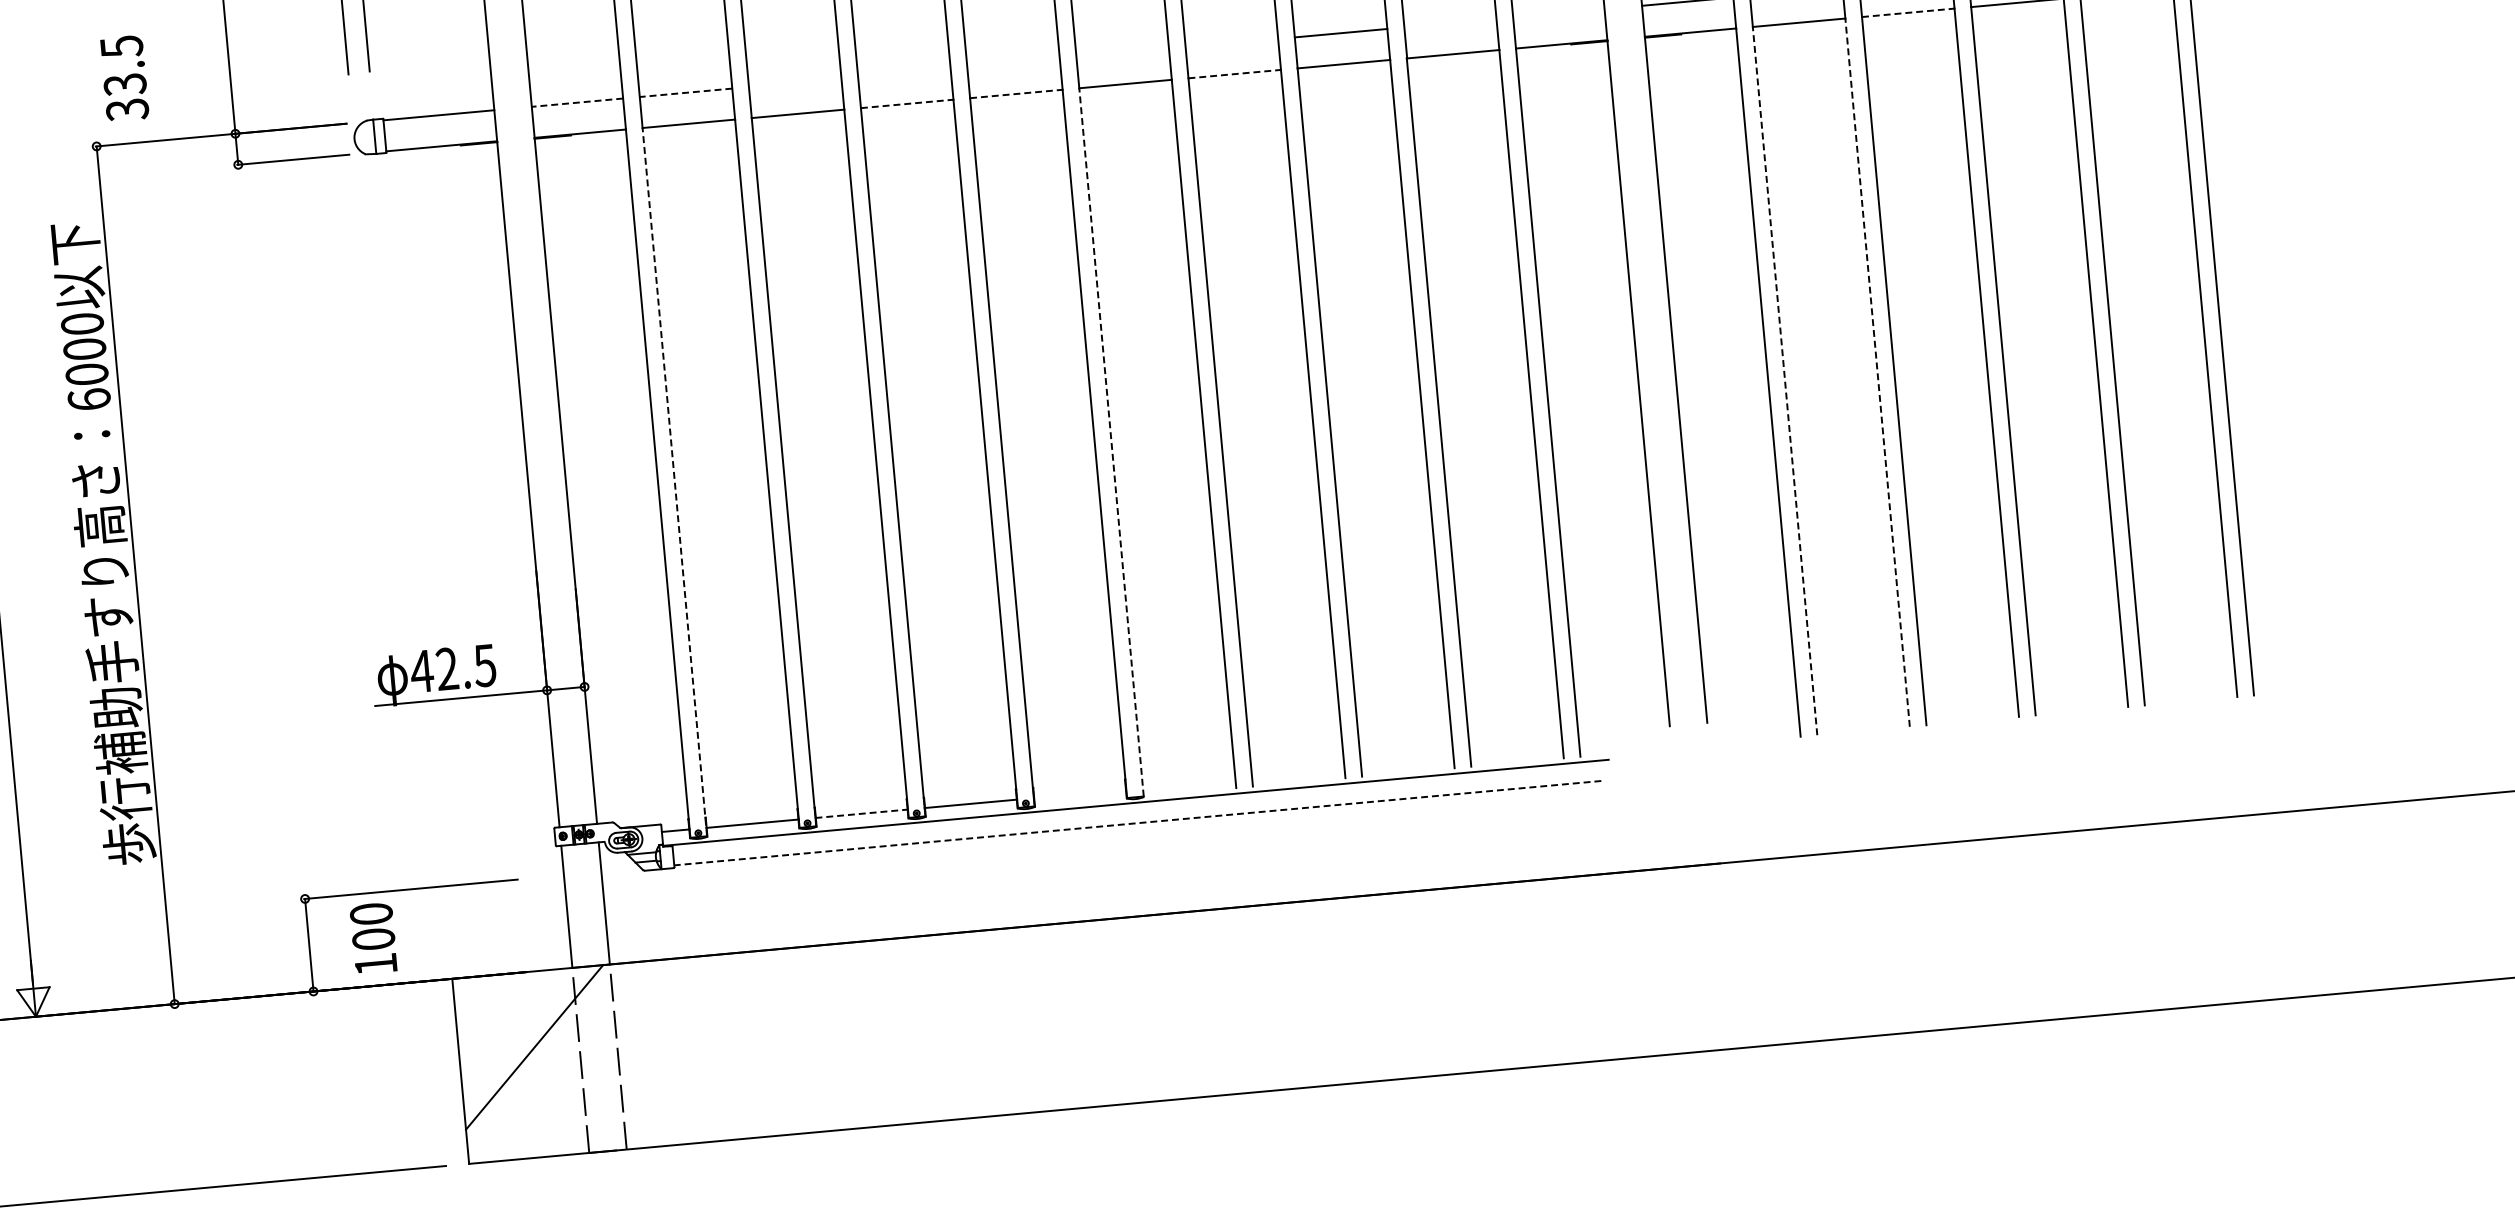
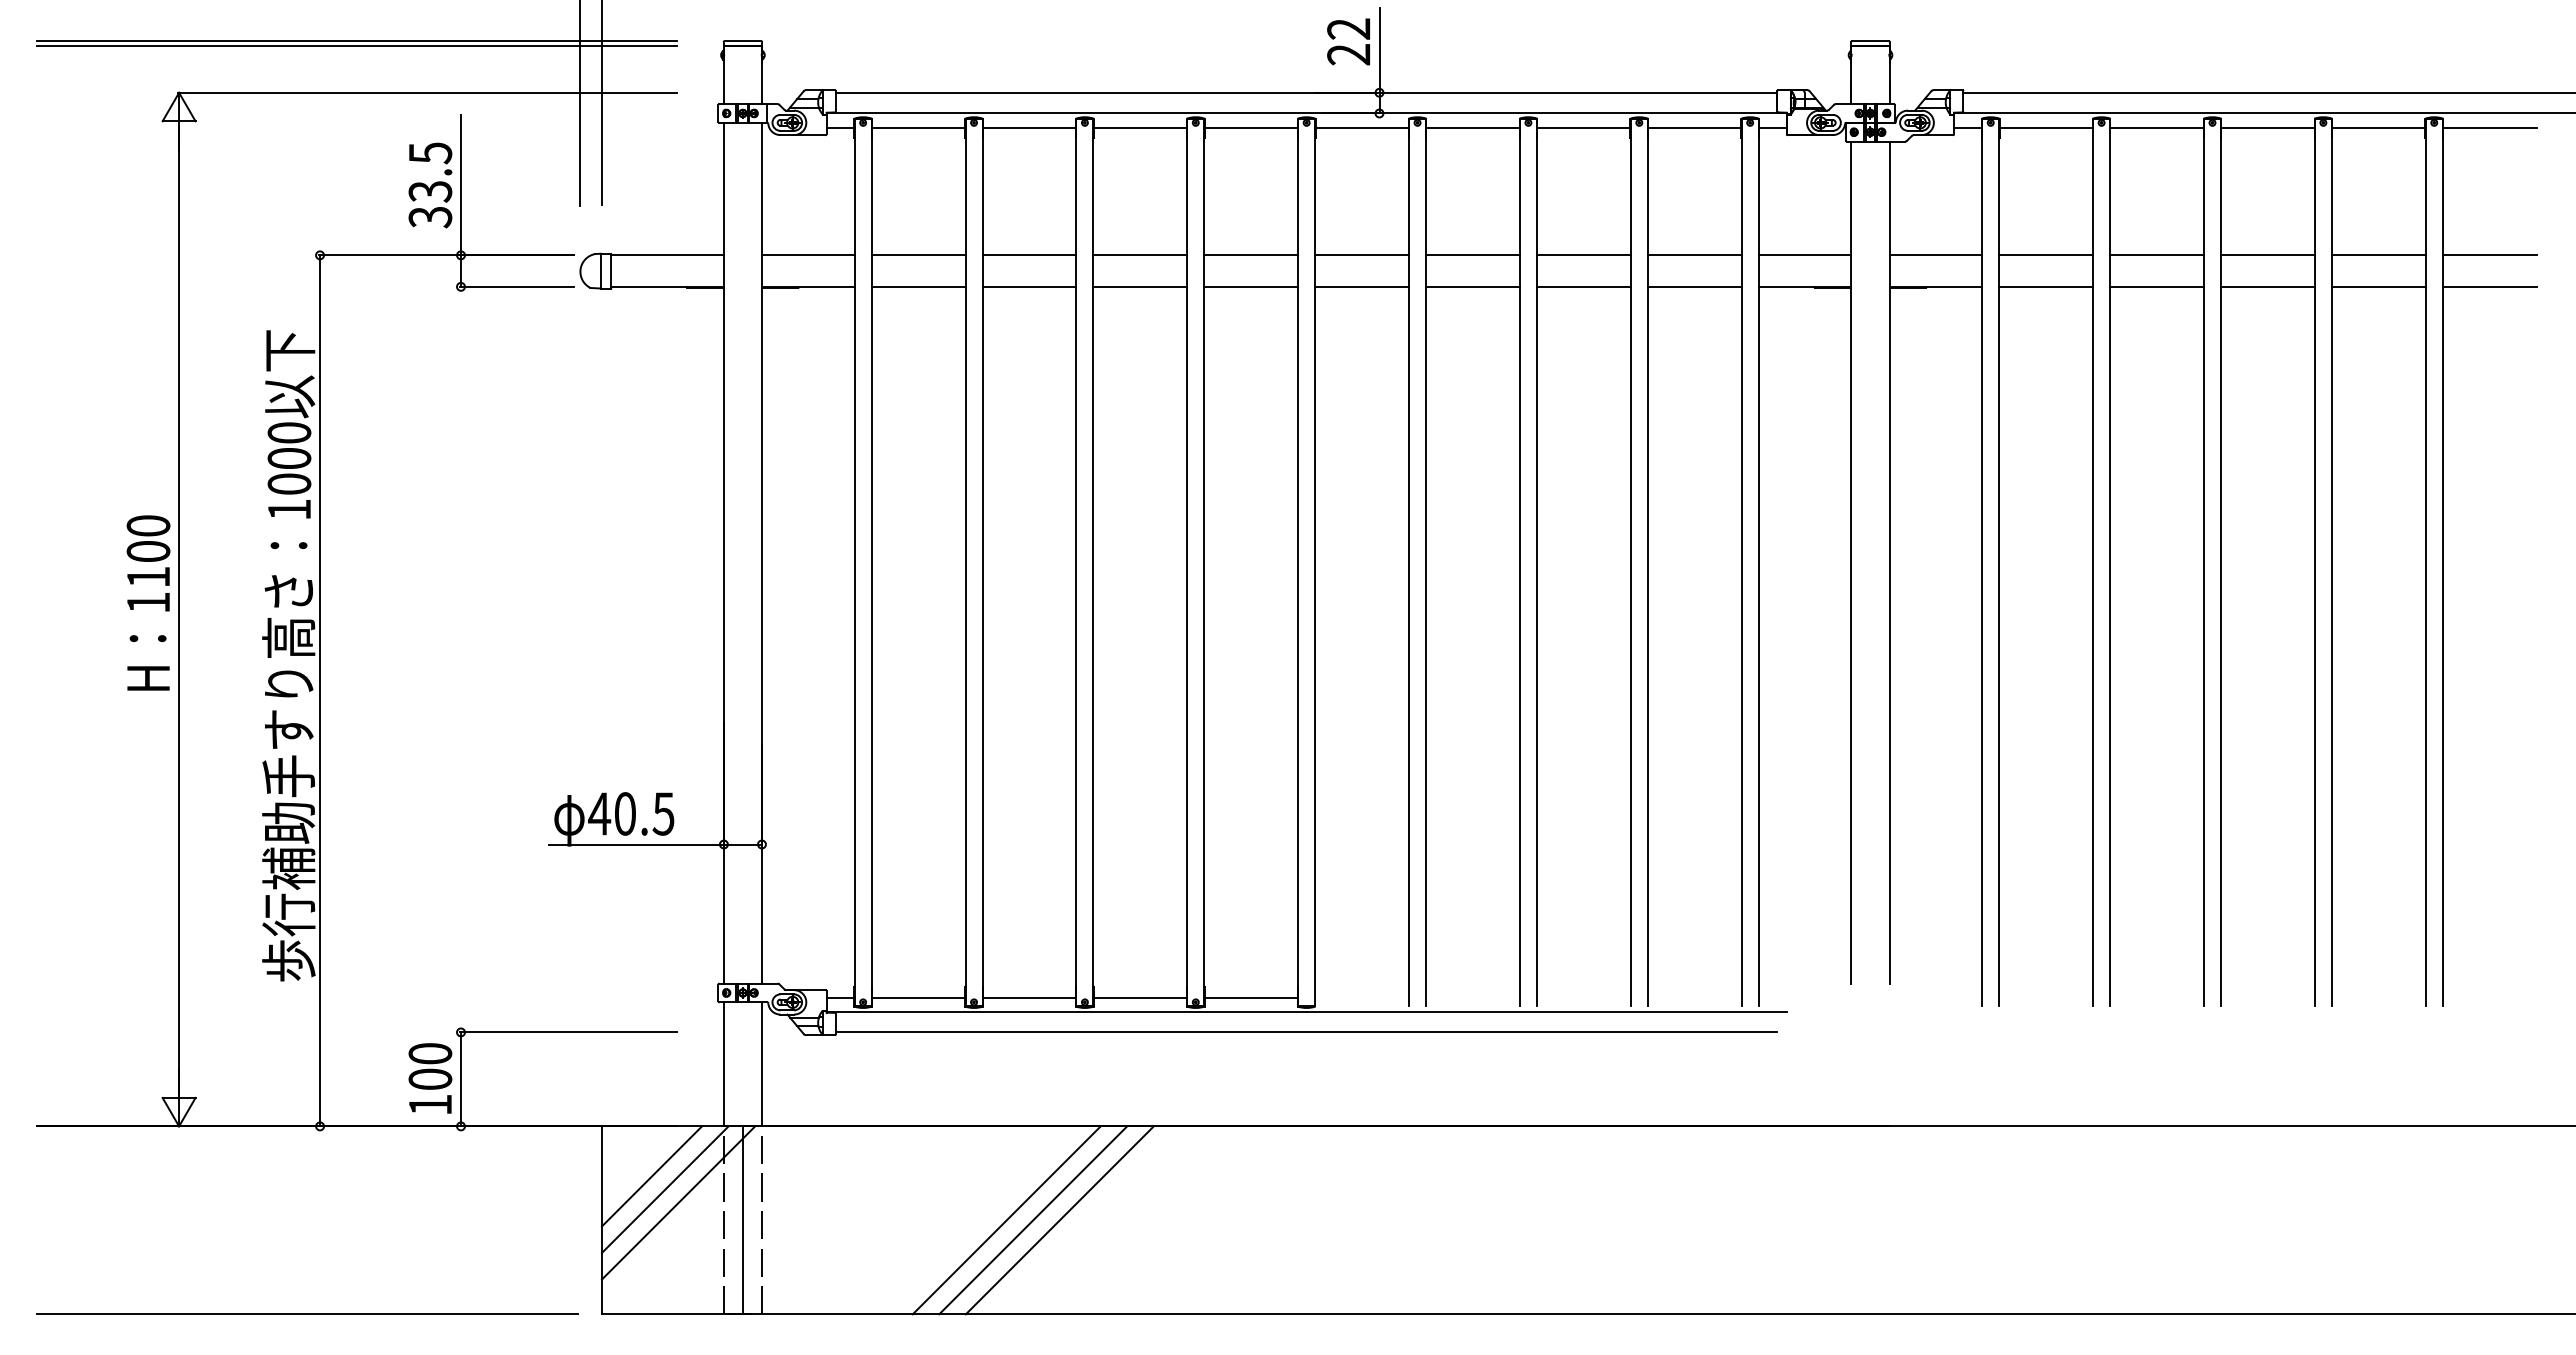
line: (1908, 12) -> (2157, 286), dashed -> solid
line: (1558, 13) -> (1804, 255), added
line: (1450, 23) -> (1694, 255), added
line: (1231, 43) -> (1472, 255), added
line: (1123, 53) -> (1362, 255), added
line: (1013, 63) -> (1251, 255), added
line: (904, 73) -> (1140, 255), added
line: (1234, 73) -> (1472, 286), dashed -> solid
text: (124, 78) -> (430, 185), moved
line: (795, 83) -> (1029, 255), added
line: (685, 92) -> (918, 255), dashed -> solid
line: (1016, 93) -> (1251, 286), dashed -> solid
line: (576, 102) -> (807, 255), dashed -> solid
line: (907, 103) -> (1140, 286), dashed -> solid
line: (1877, 372) -> (2093, 646), dashed -> solid
line: (1785, 381) -> (1999, 646), dashed -> solid
text: (89, 399) -> (289, 509), 6000 -> 1000
line: (1111, 442) -> (1315, 646), dashed -> solid
line: (674, 482) -> (871, 646), dashed -> solid
text: (446, 668) -> (624, 813), 42.5 -> 40.5
line: (1080, 793) -> (1251, 997), added
line: (861, 813) -> (1029, 997), dashed -> solid
line: (1137, 823) -> (1306, 1032), dashed -> solid
text: (373, 938) -> (430, 1078), moved
line: (505, 1023) -> (651, 1176), added
line: (911, 1030) -> (1059, 1220), added
line: (885, 1032) -> (1033, 1220), added
line: (519, 1035) -> (664, 1189), added
line: (859, 1035) -> (1006, 1220), added
line: (599, 1058) -> (742, 1220), added

